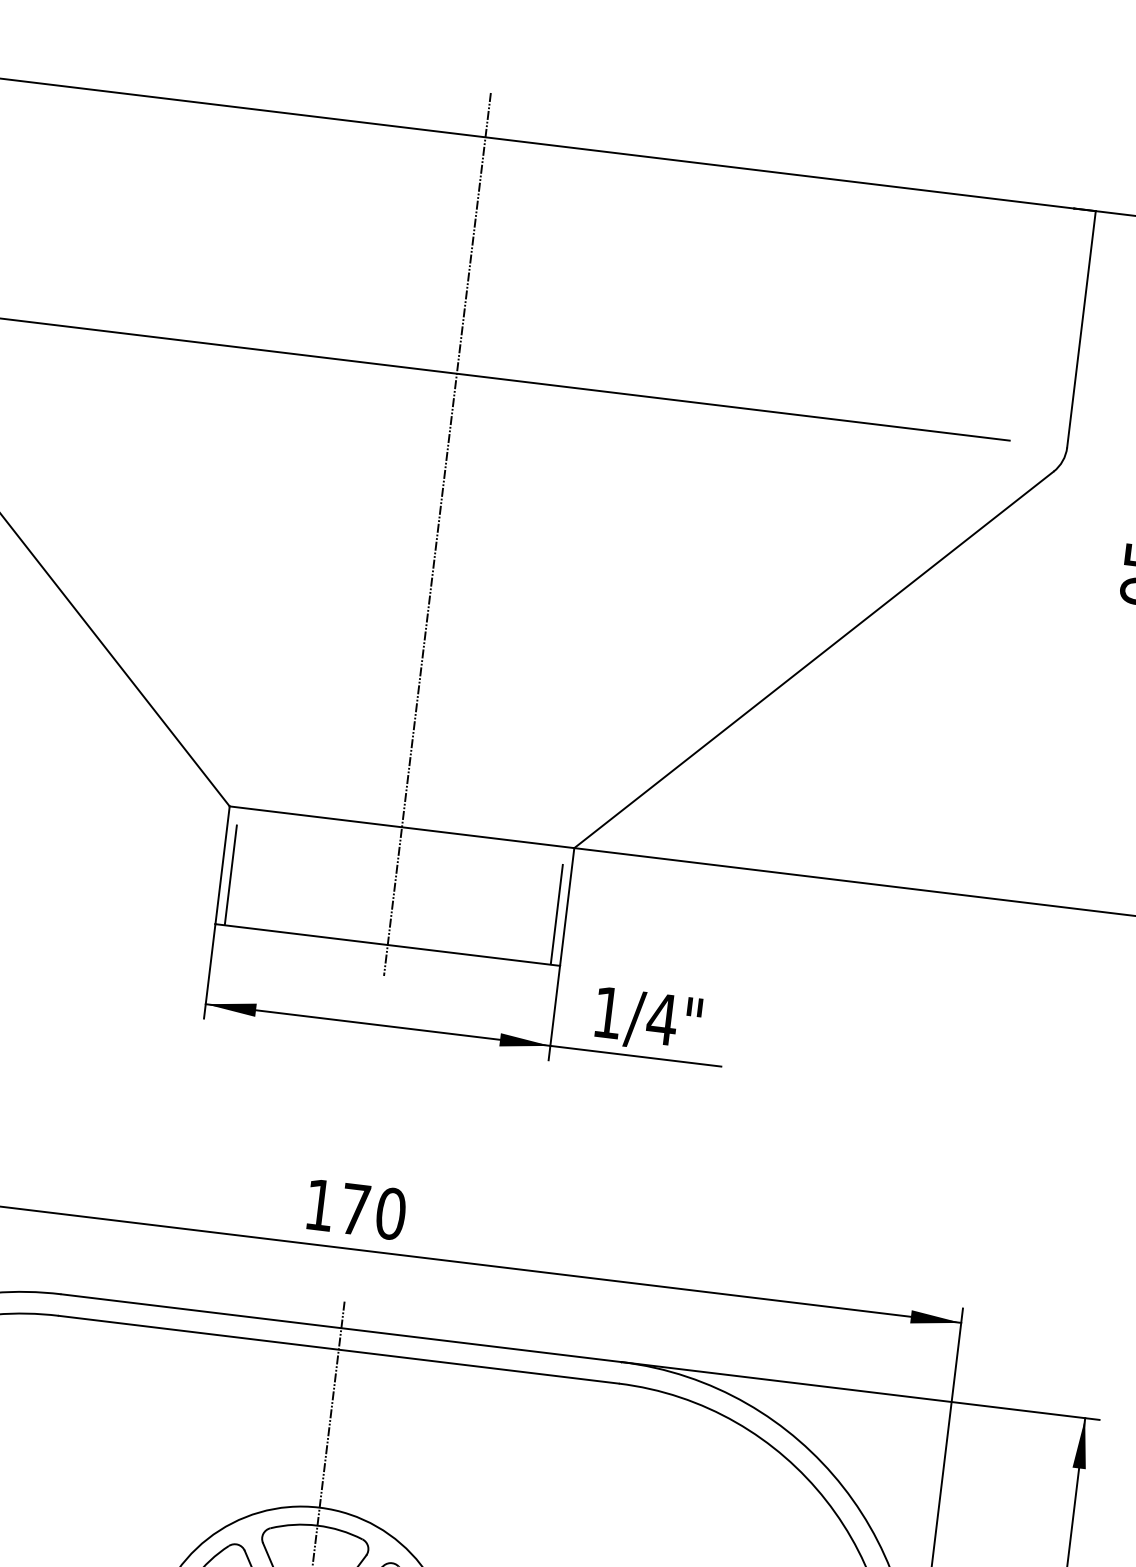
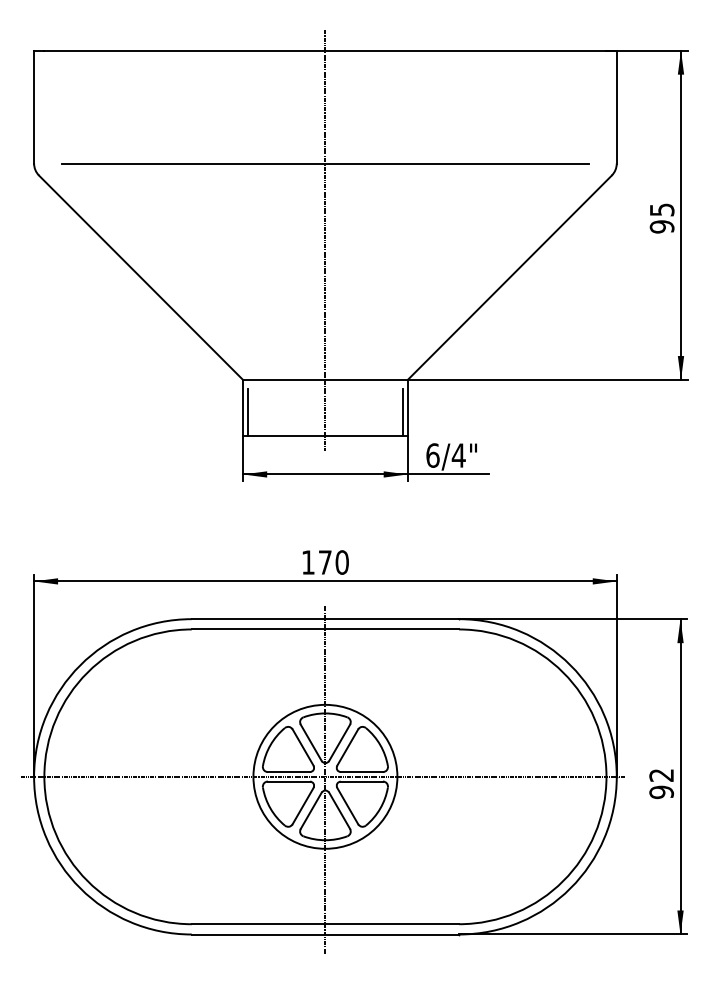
text: (607, 1012) -> (432, 455), 1/4" -> 6/4"

